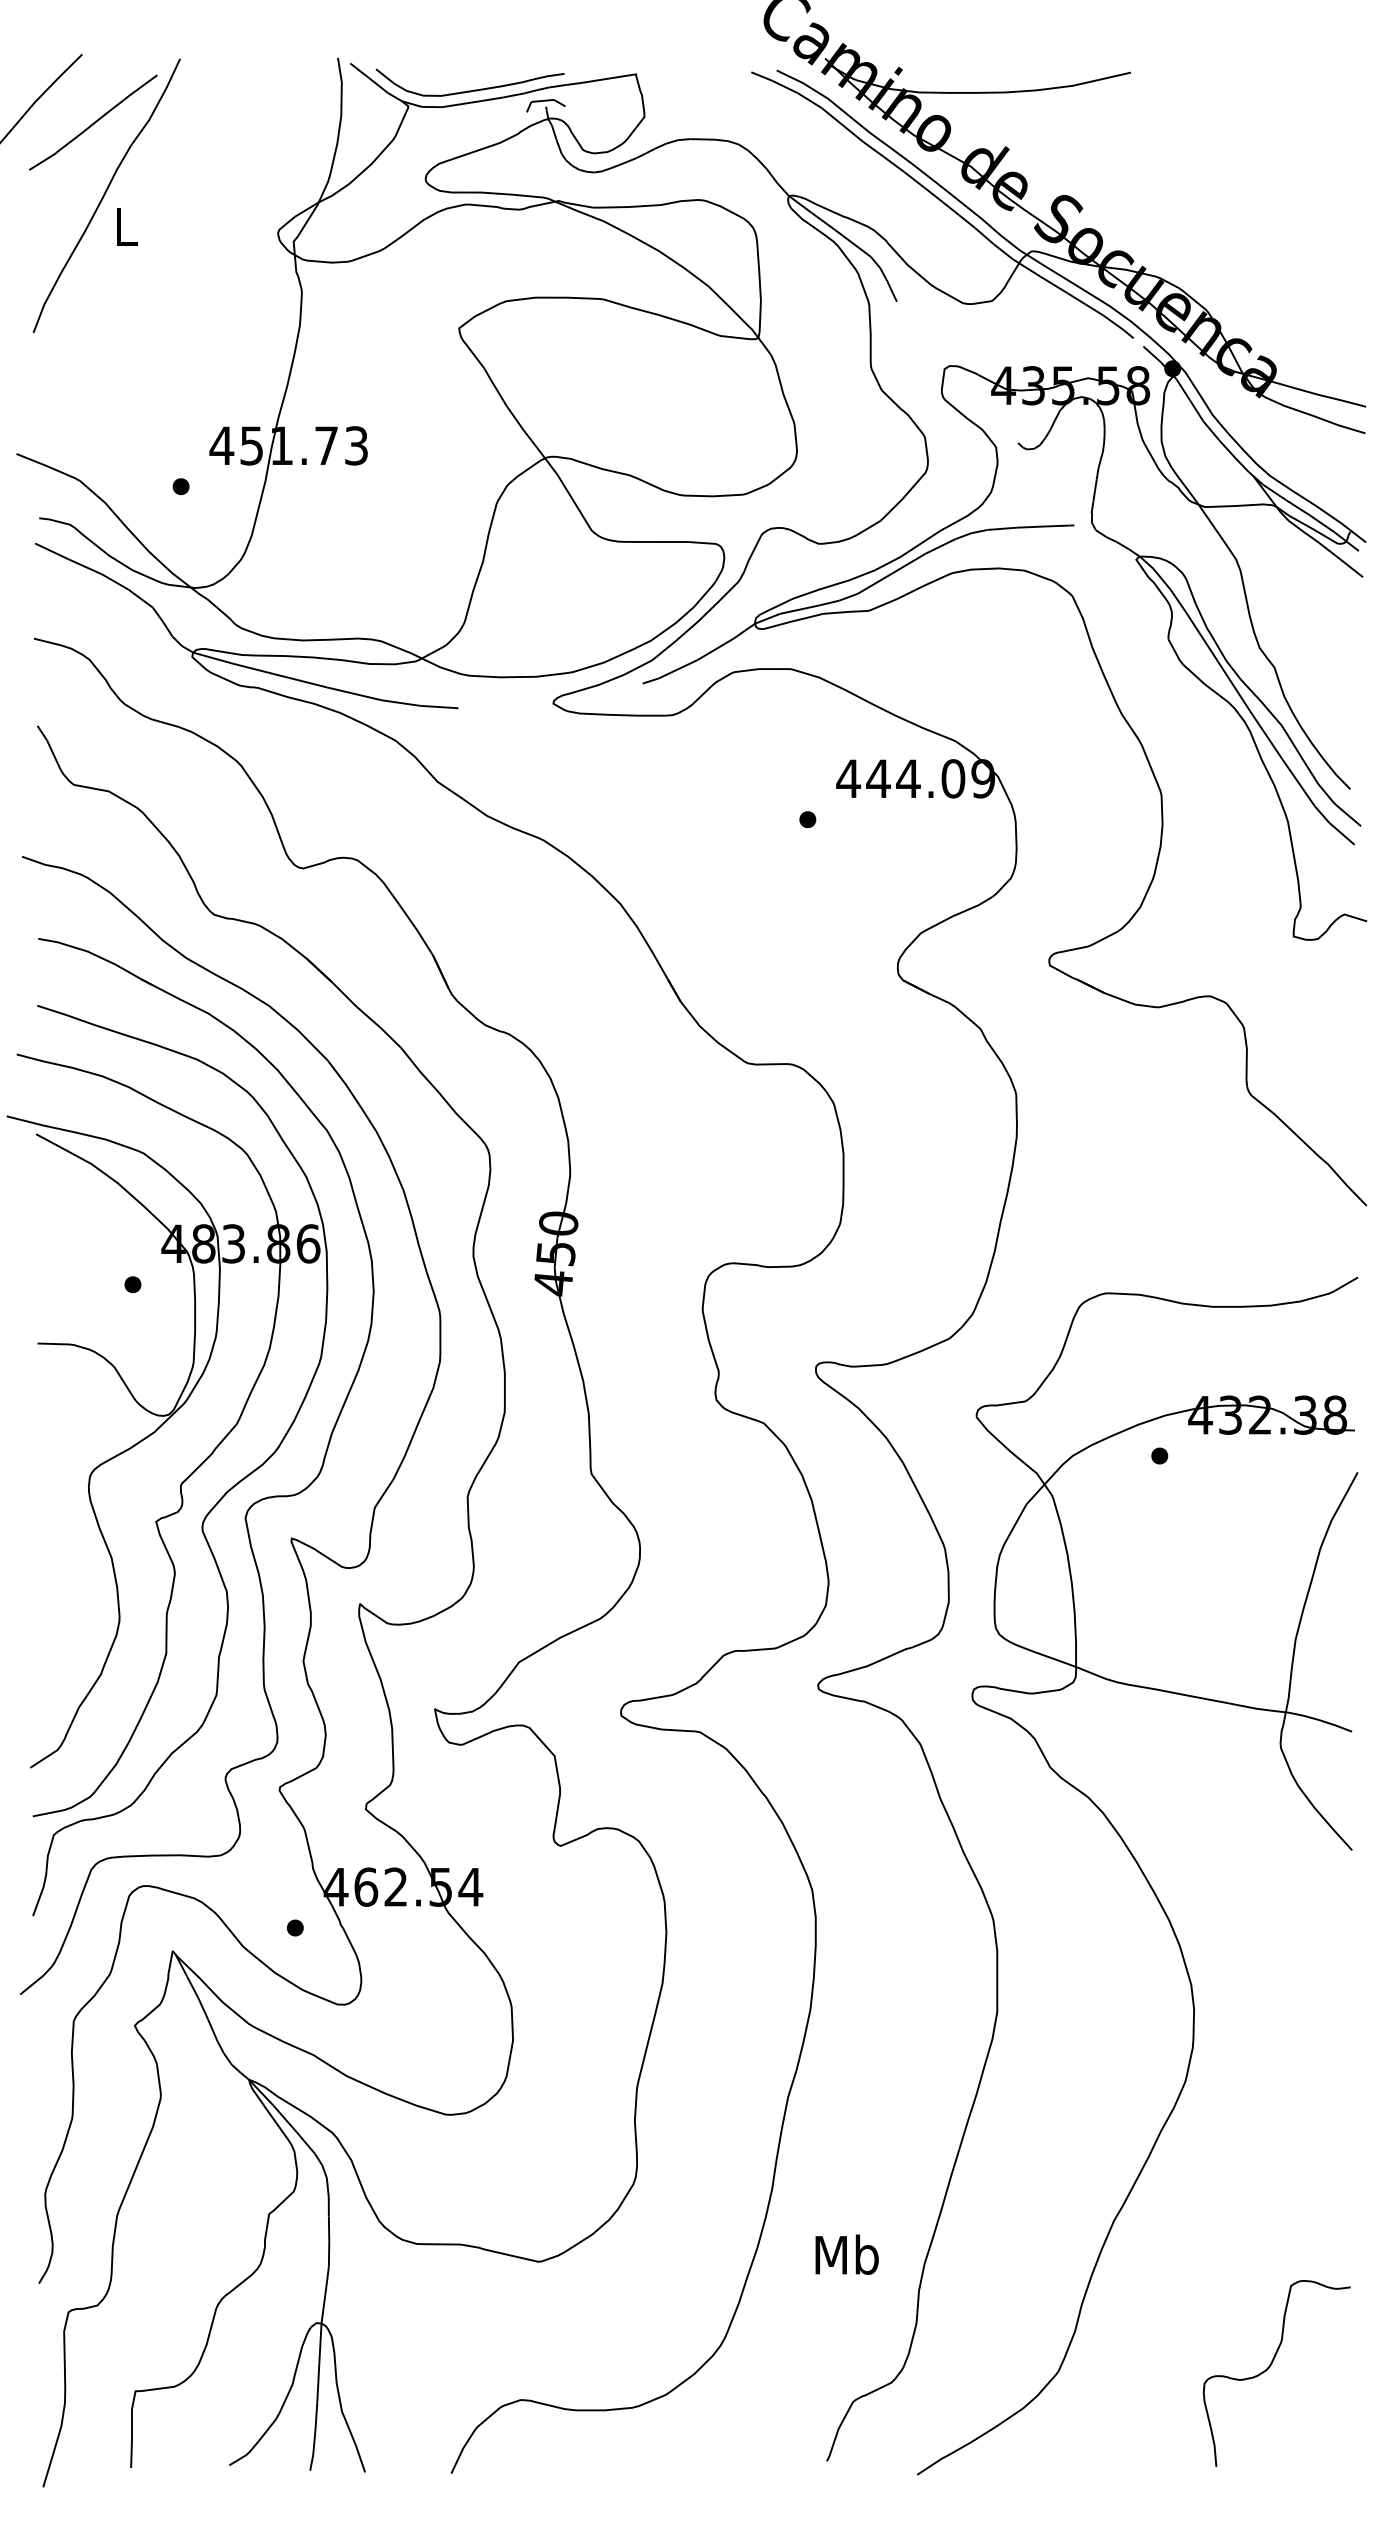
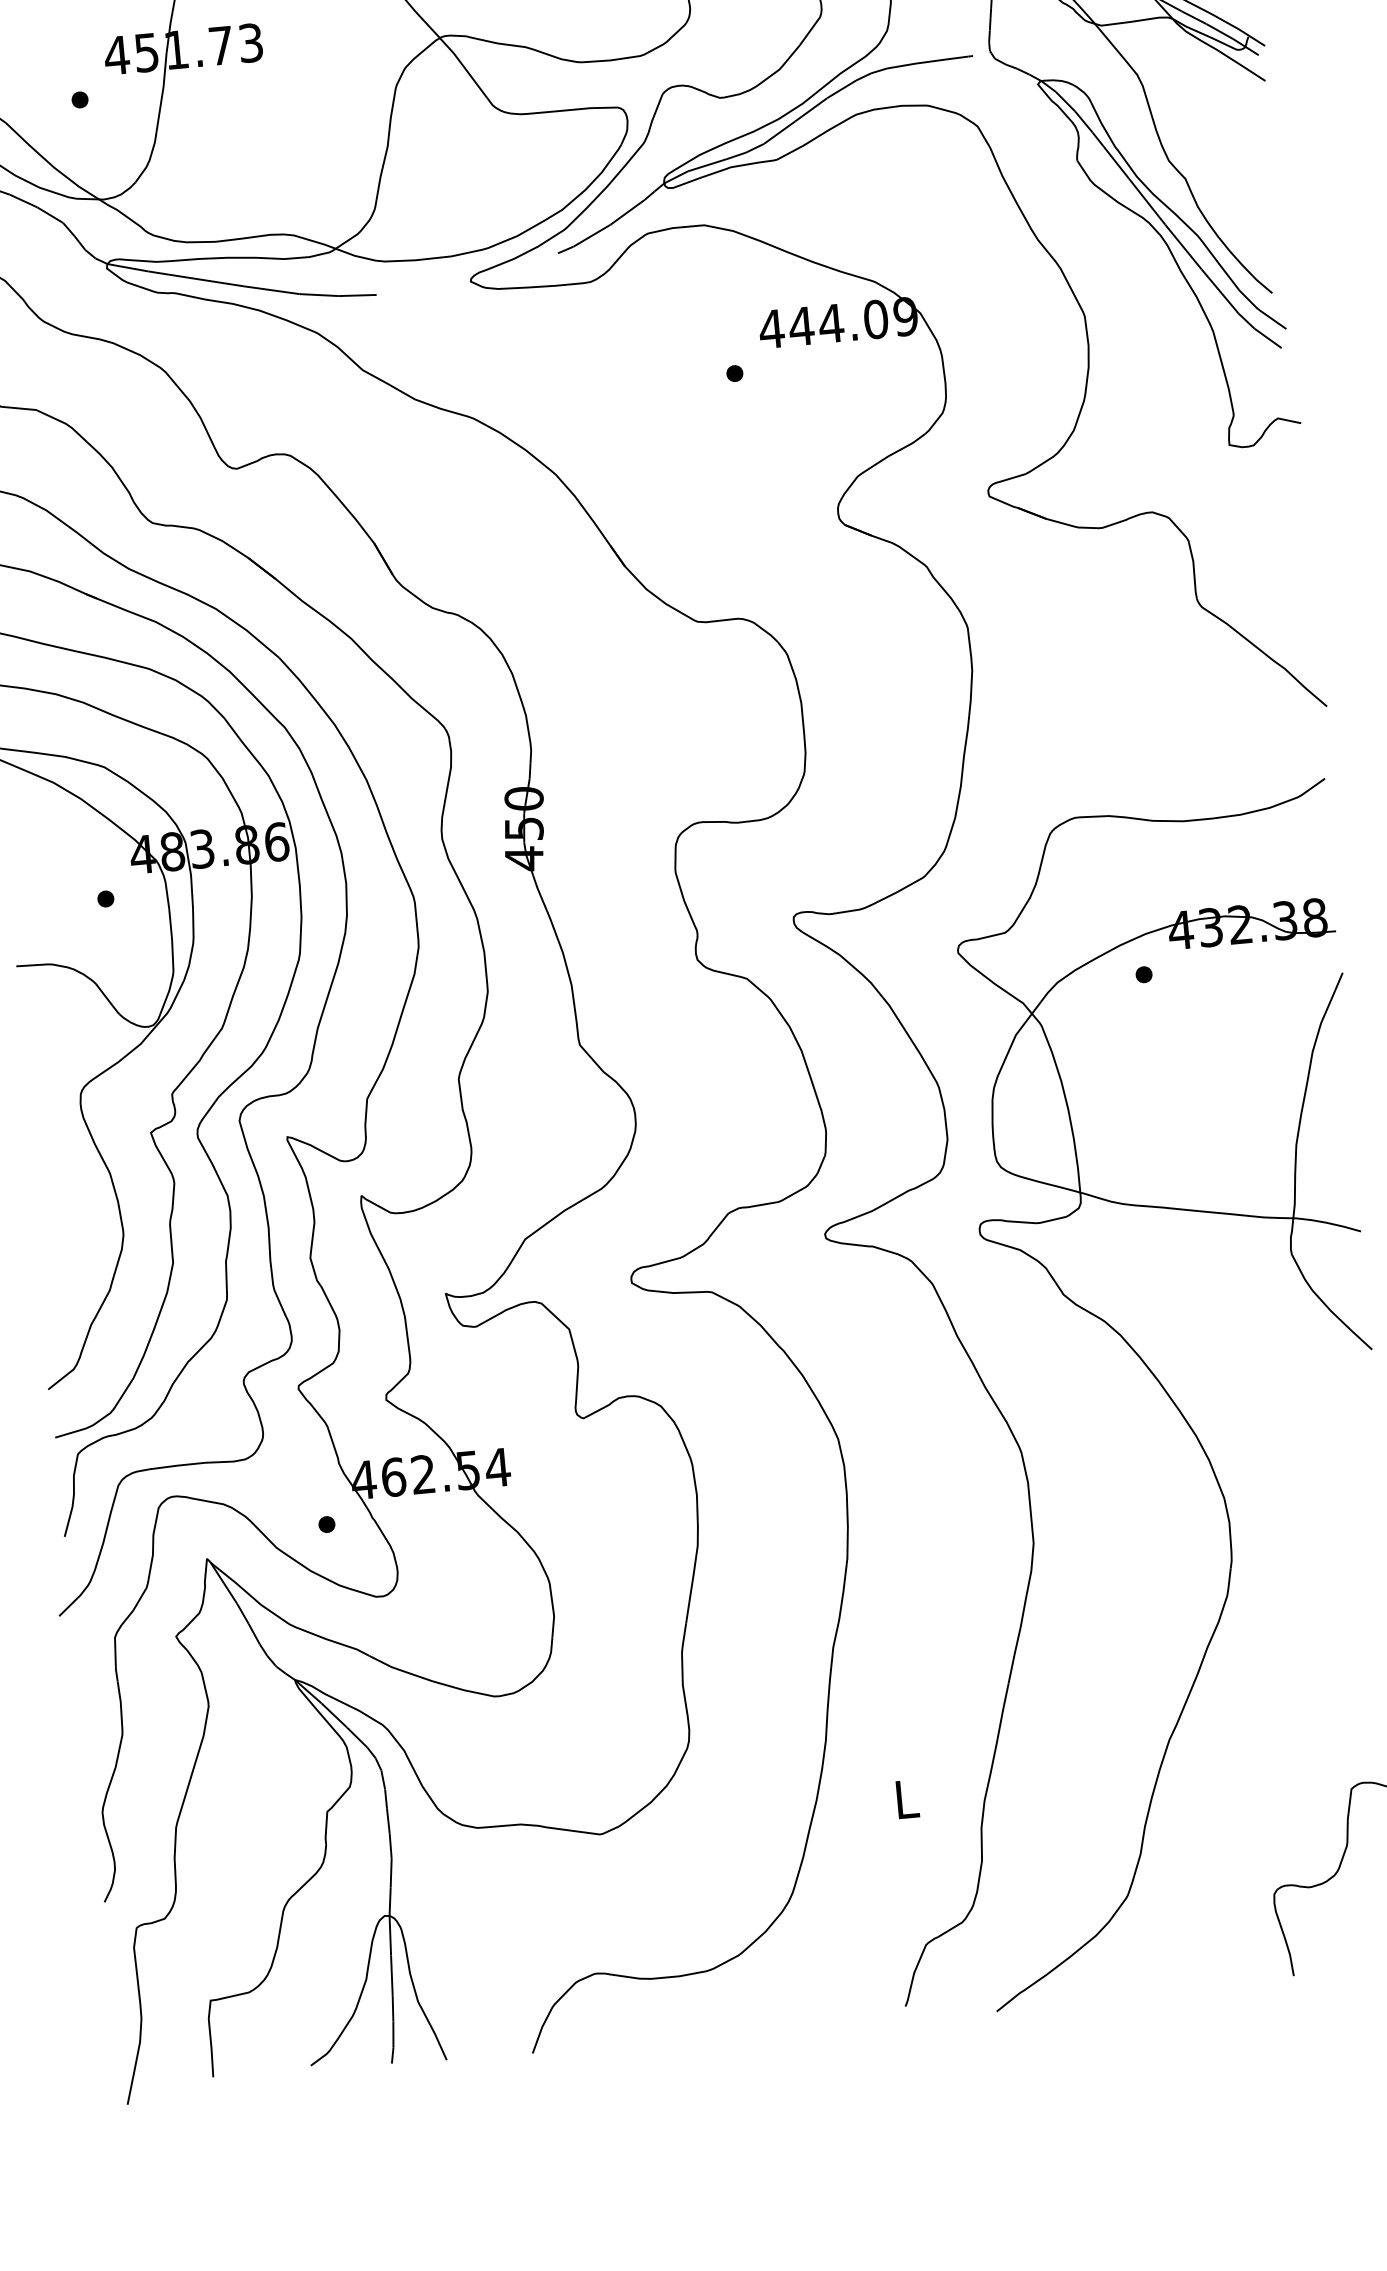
text: (846, 2254) -> (905, 1798), Mb -> L

